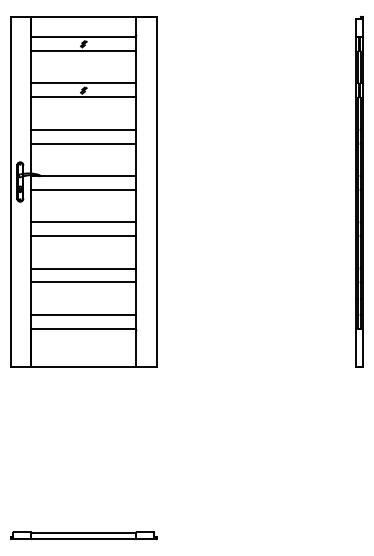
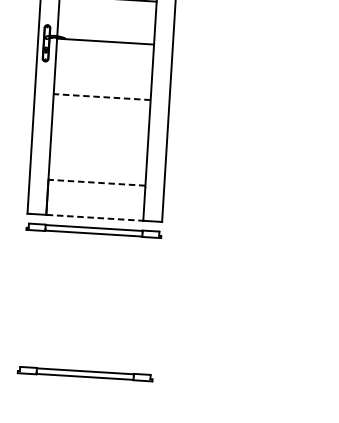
line: (83, 143) -> (107, 11), removed
line: (83, 190) -> (104, 54), removed
line: (83, 222) -> (102, 84), removed
line: (83, 236) -> (101, 97), solid -> dashed
line: (83, 268) -> (100, 126), removed
line: (83, 282) -> (99, 139), removed
line: (83, 314) -> (97, 169), removed
line: (83, 328) -> (96, 182), solid -> dashed
line: (83, 366) -> (94, 217), solid -> dashed
part: (83, 380) -> (93, 230), added

